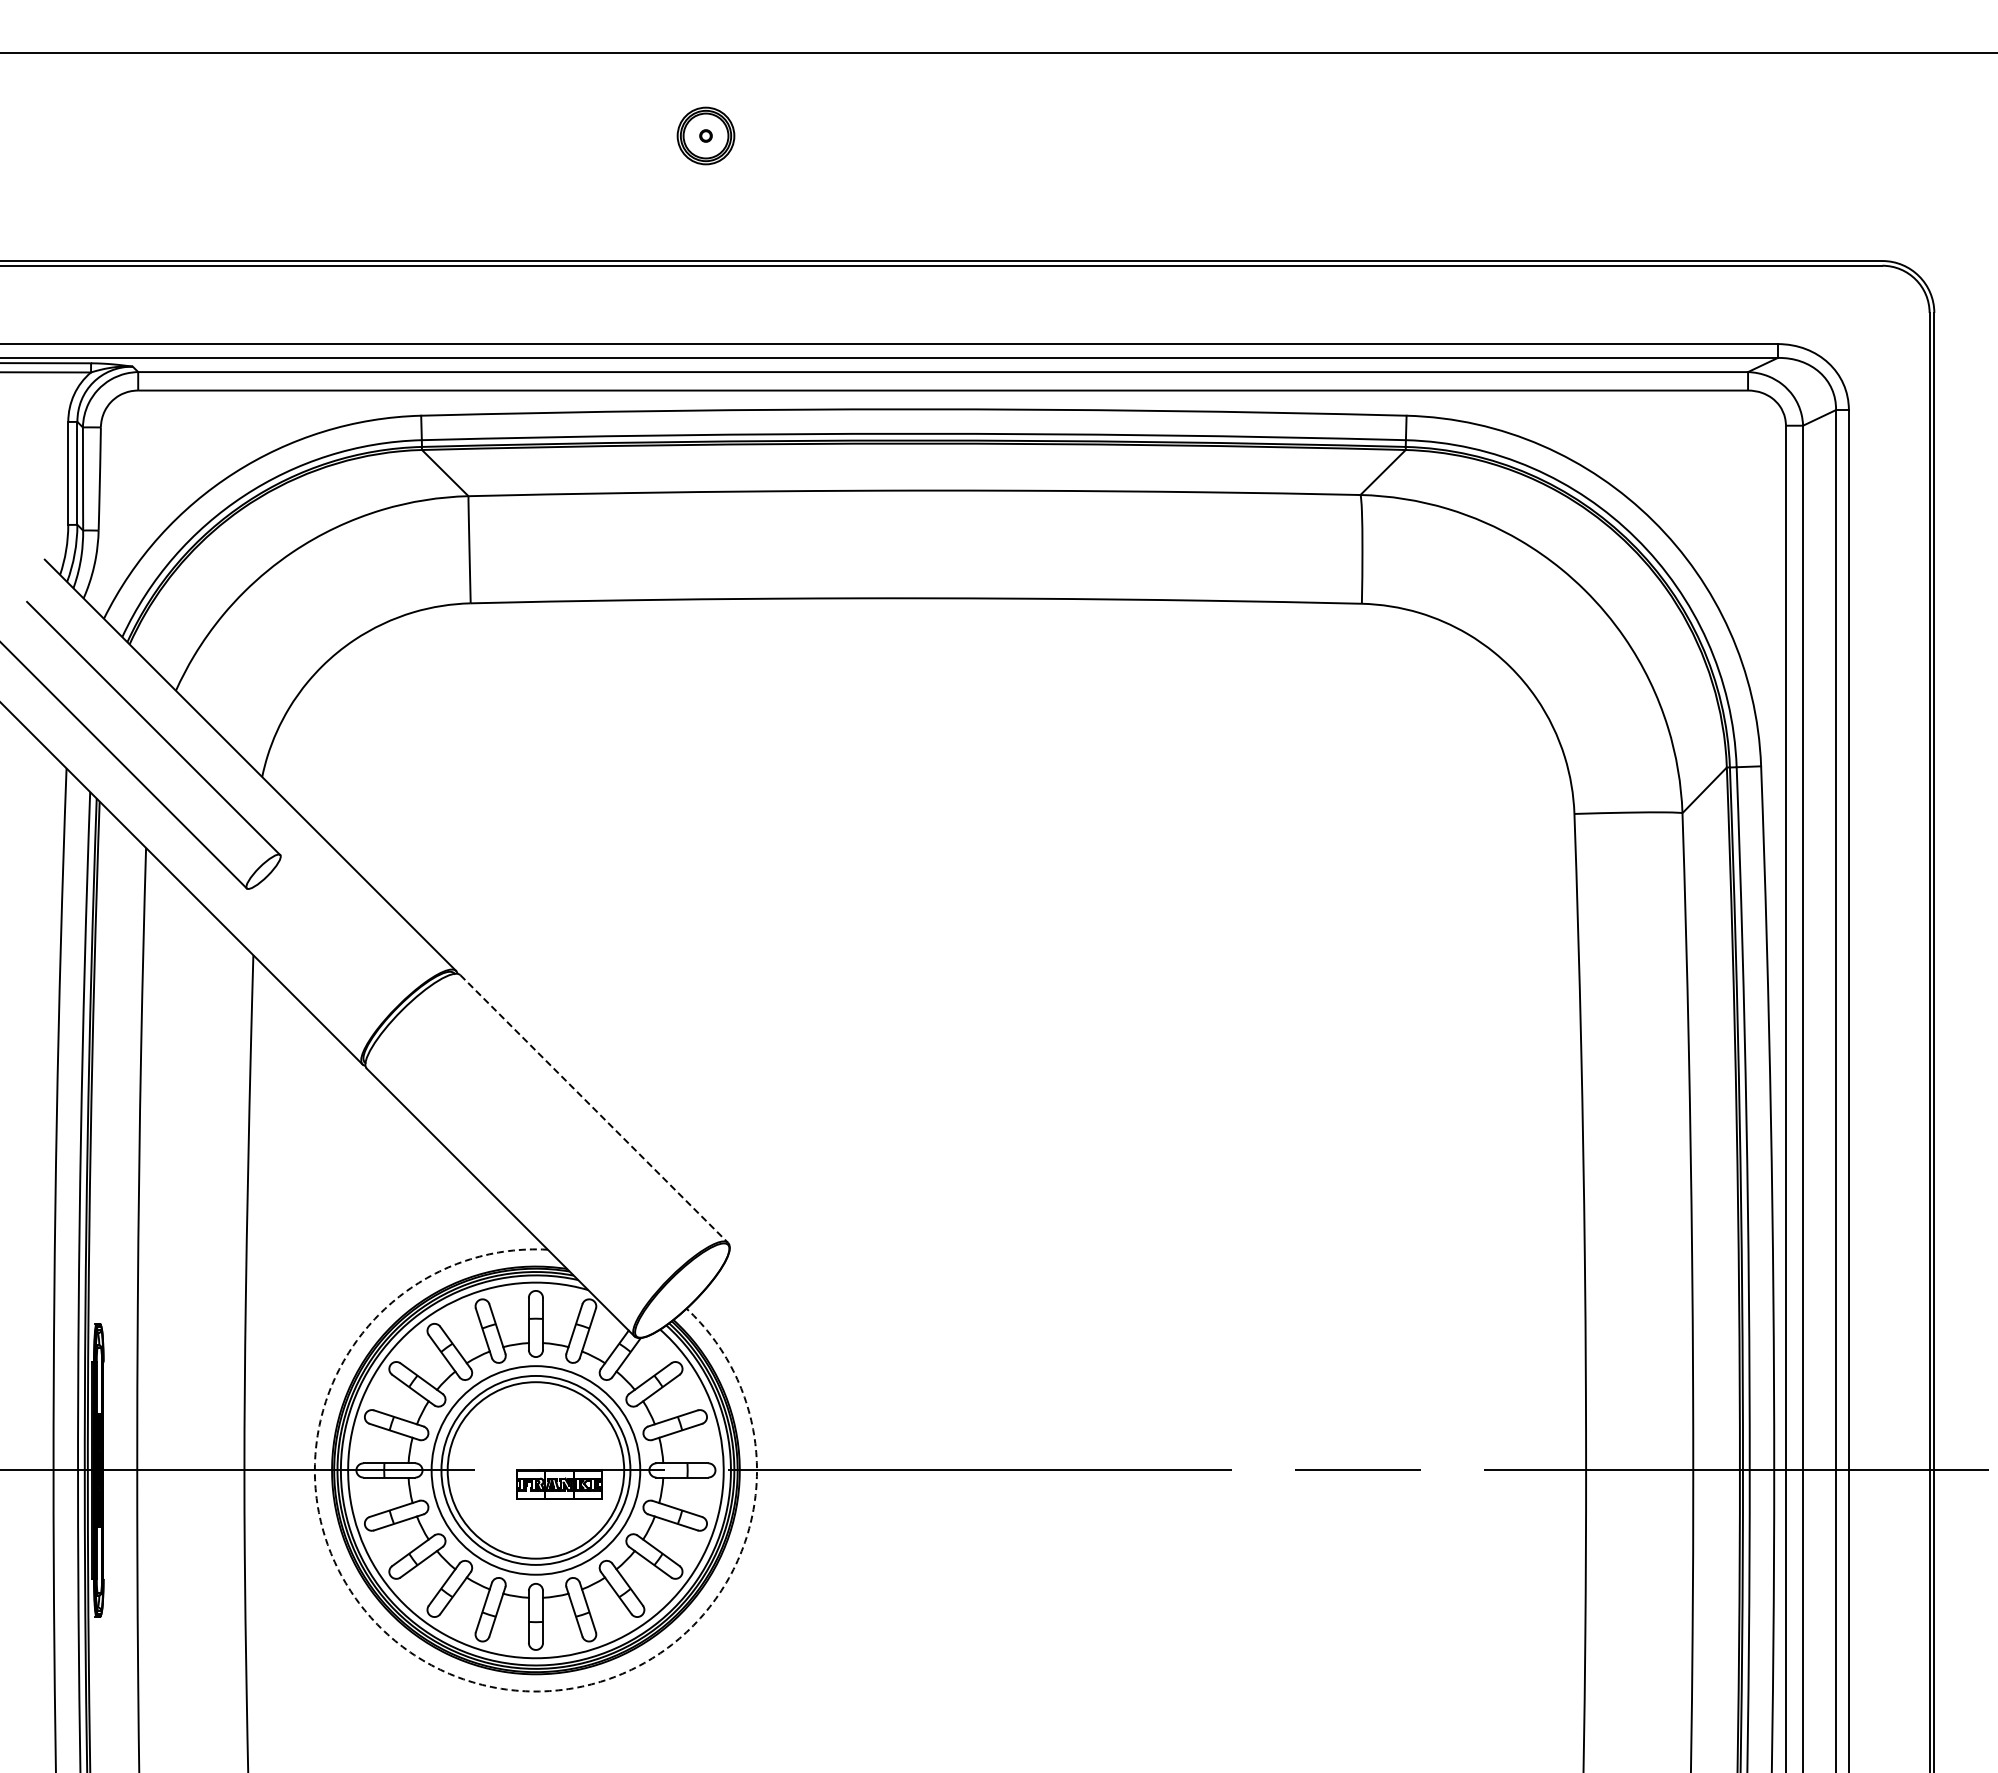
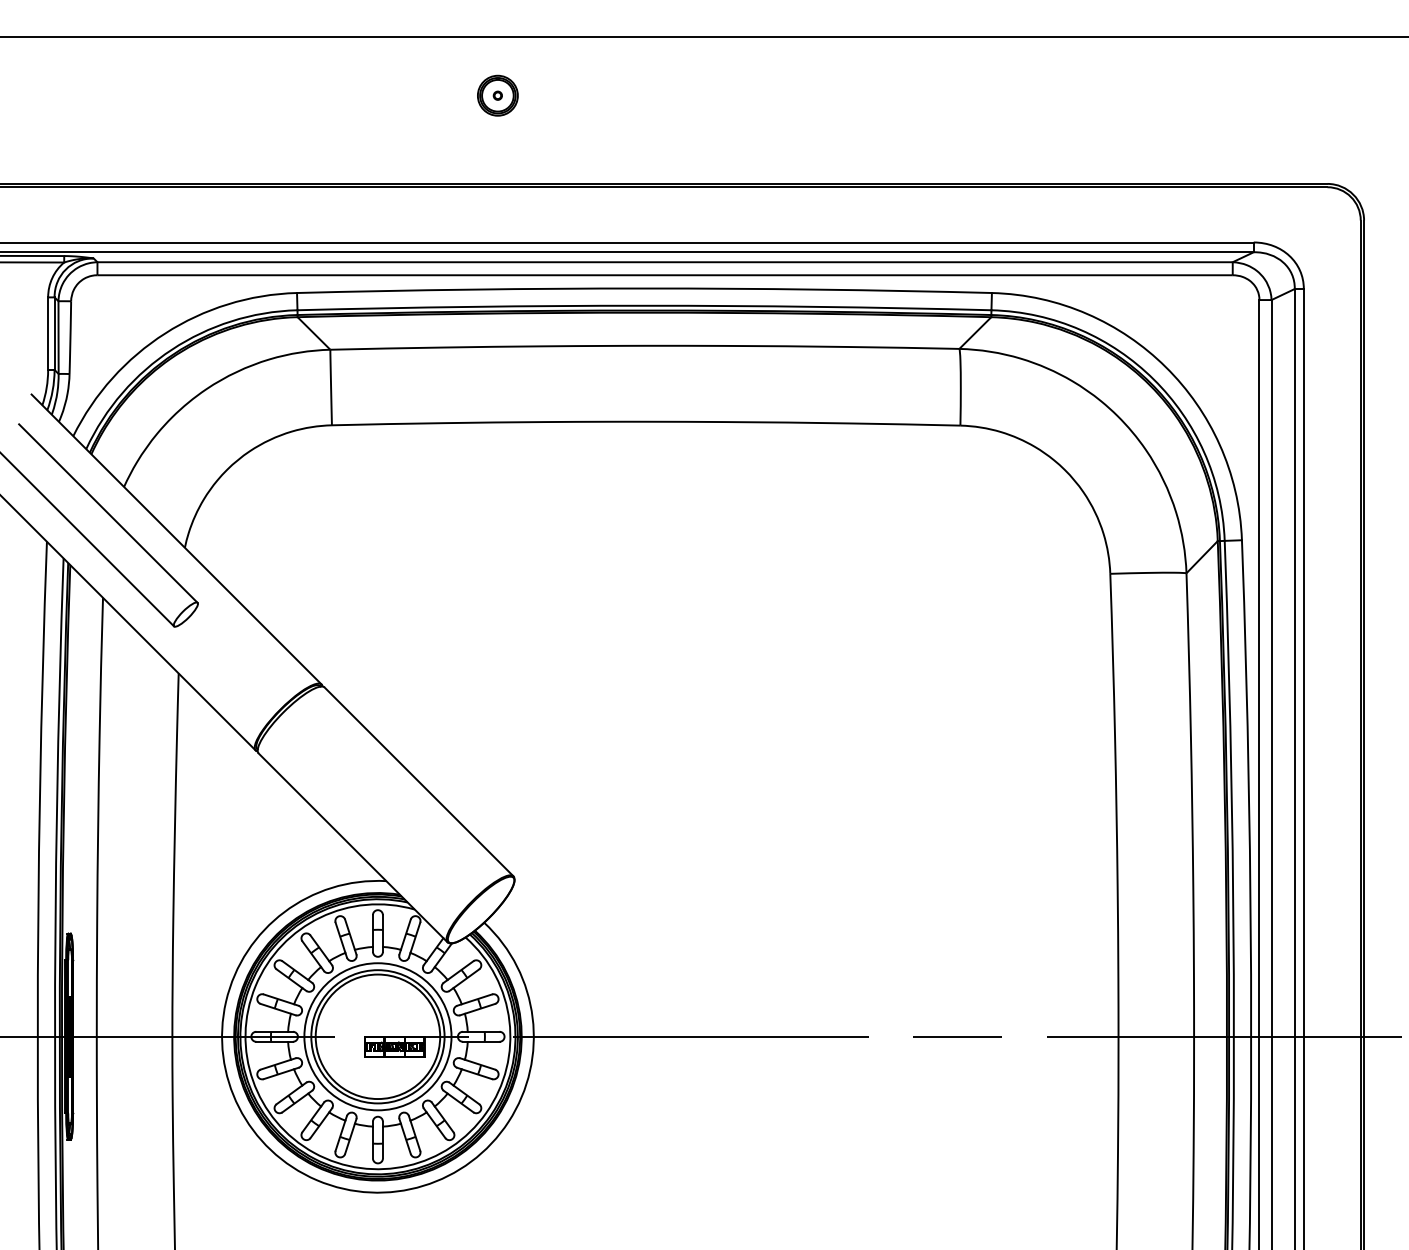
line: (594, 1109) -> (419, 782), dashed -> solid
arc: (449, 1673) -> (316, 1179), dashed -> solid

